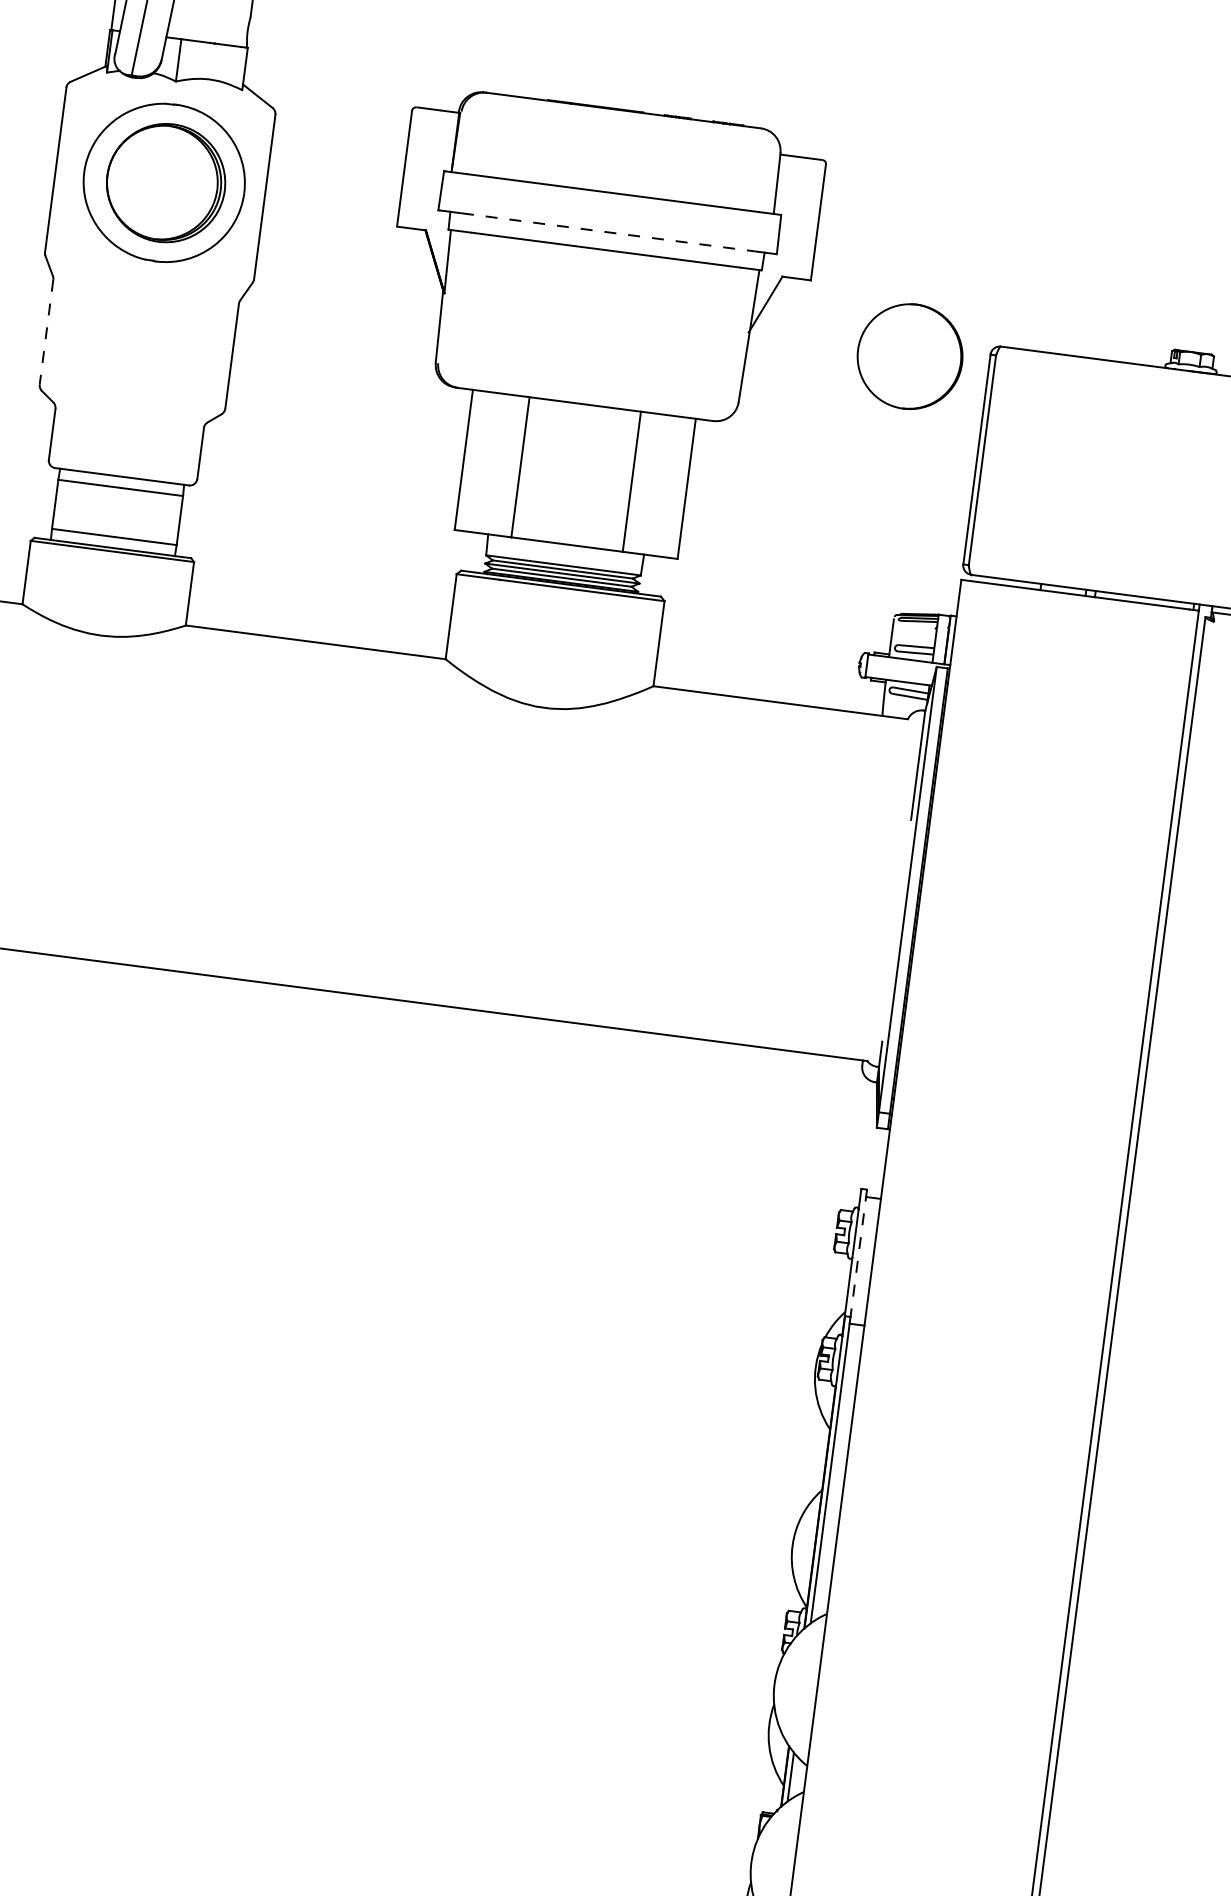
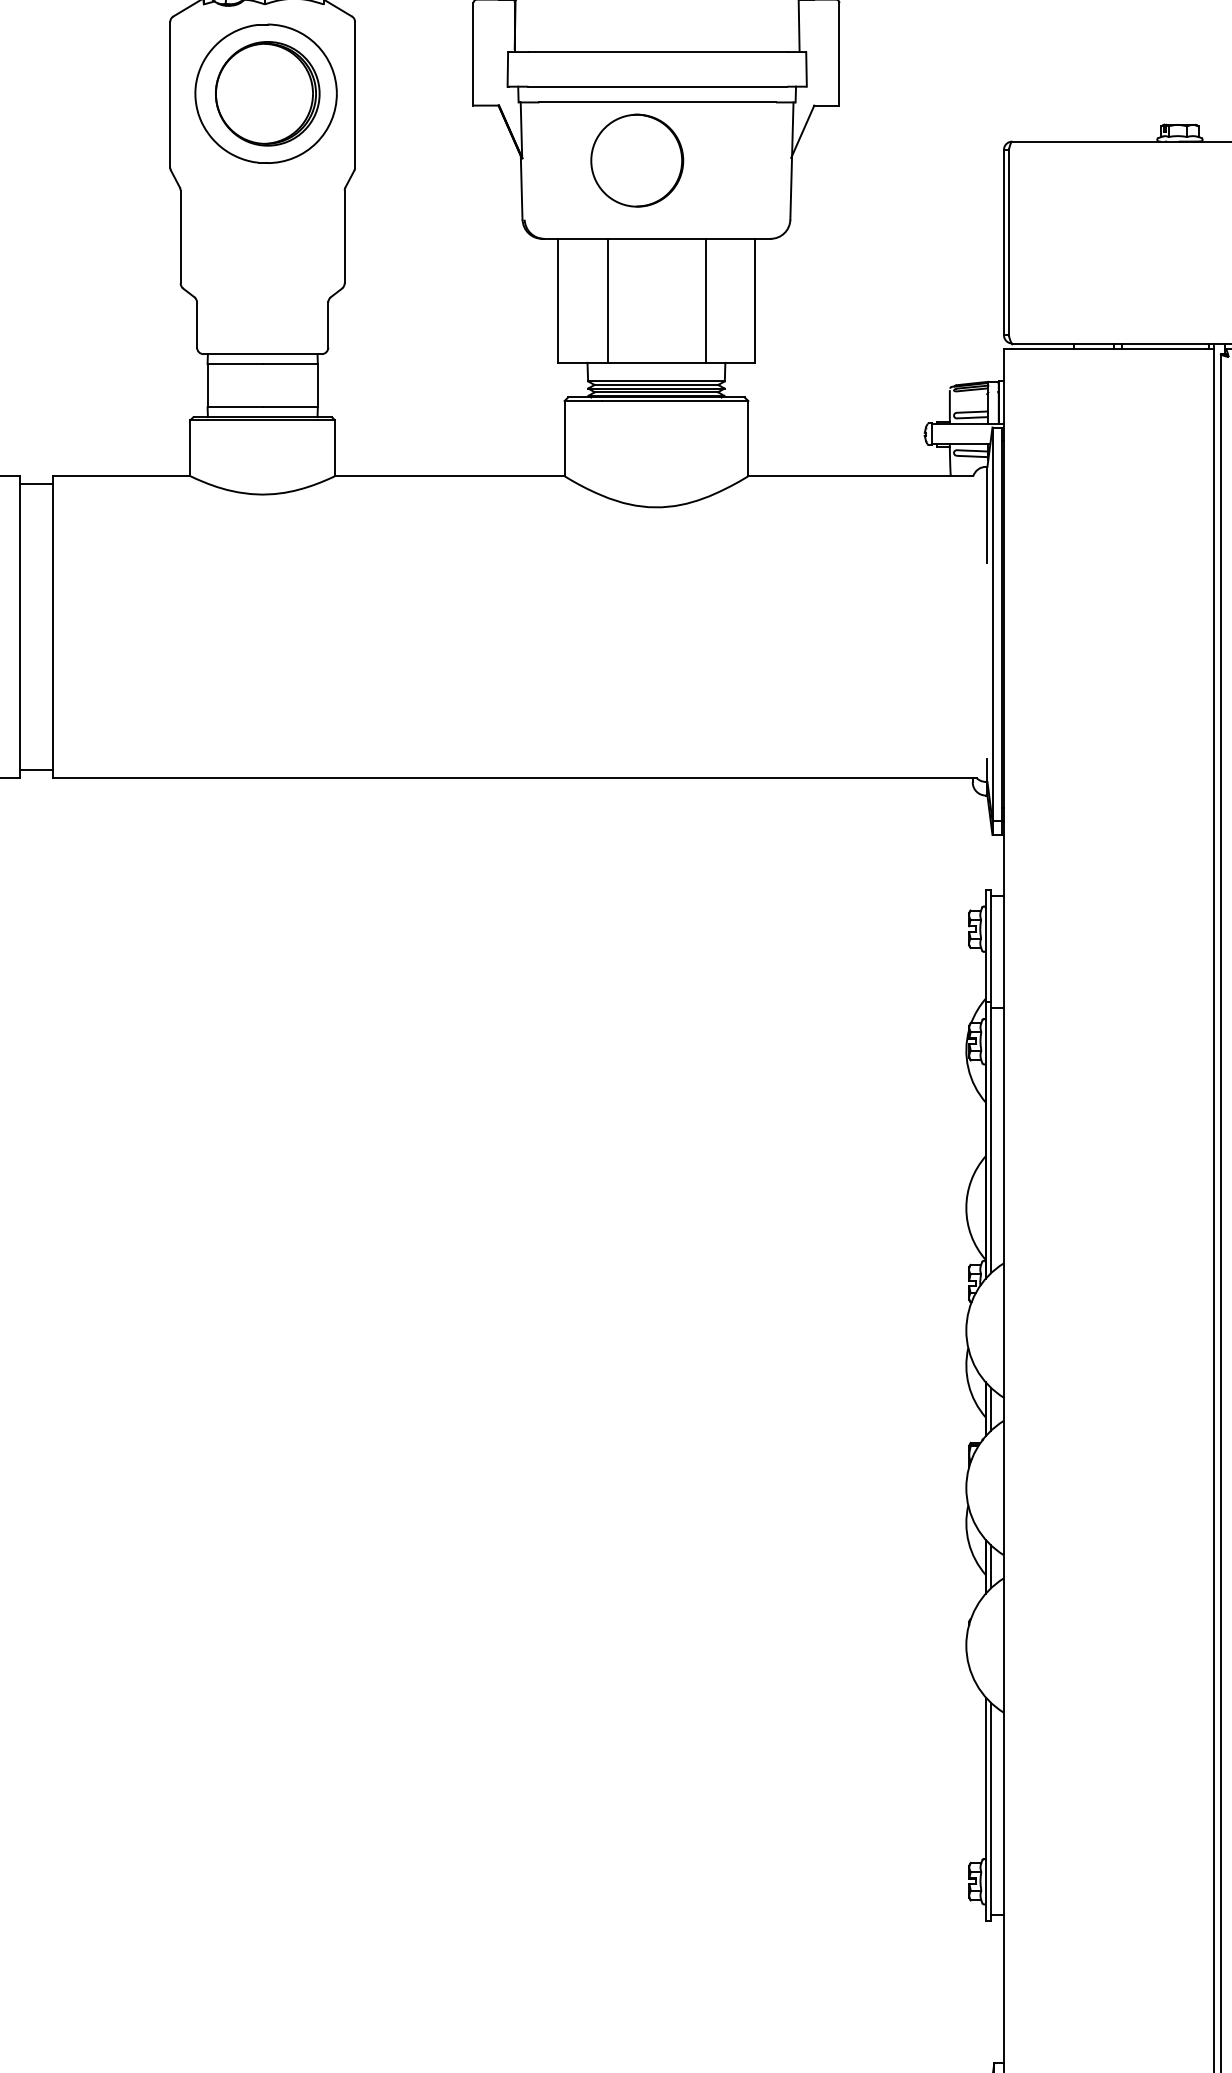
line: (609, 232) -> (658, 86), dashed -> solid
line: (46, 332) -> (180, 237), dashed -> solid
part: (910, 356) -> (637, 160), moved
line: (858, 1253) -> (990, 946), dashed -> solid

